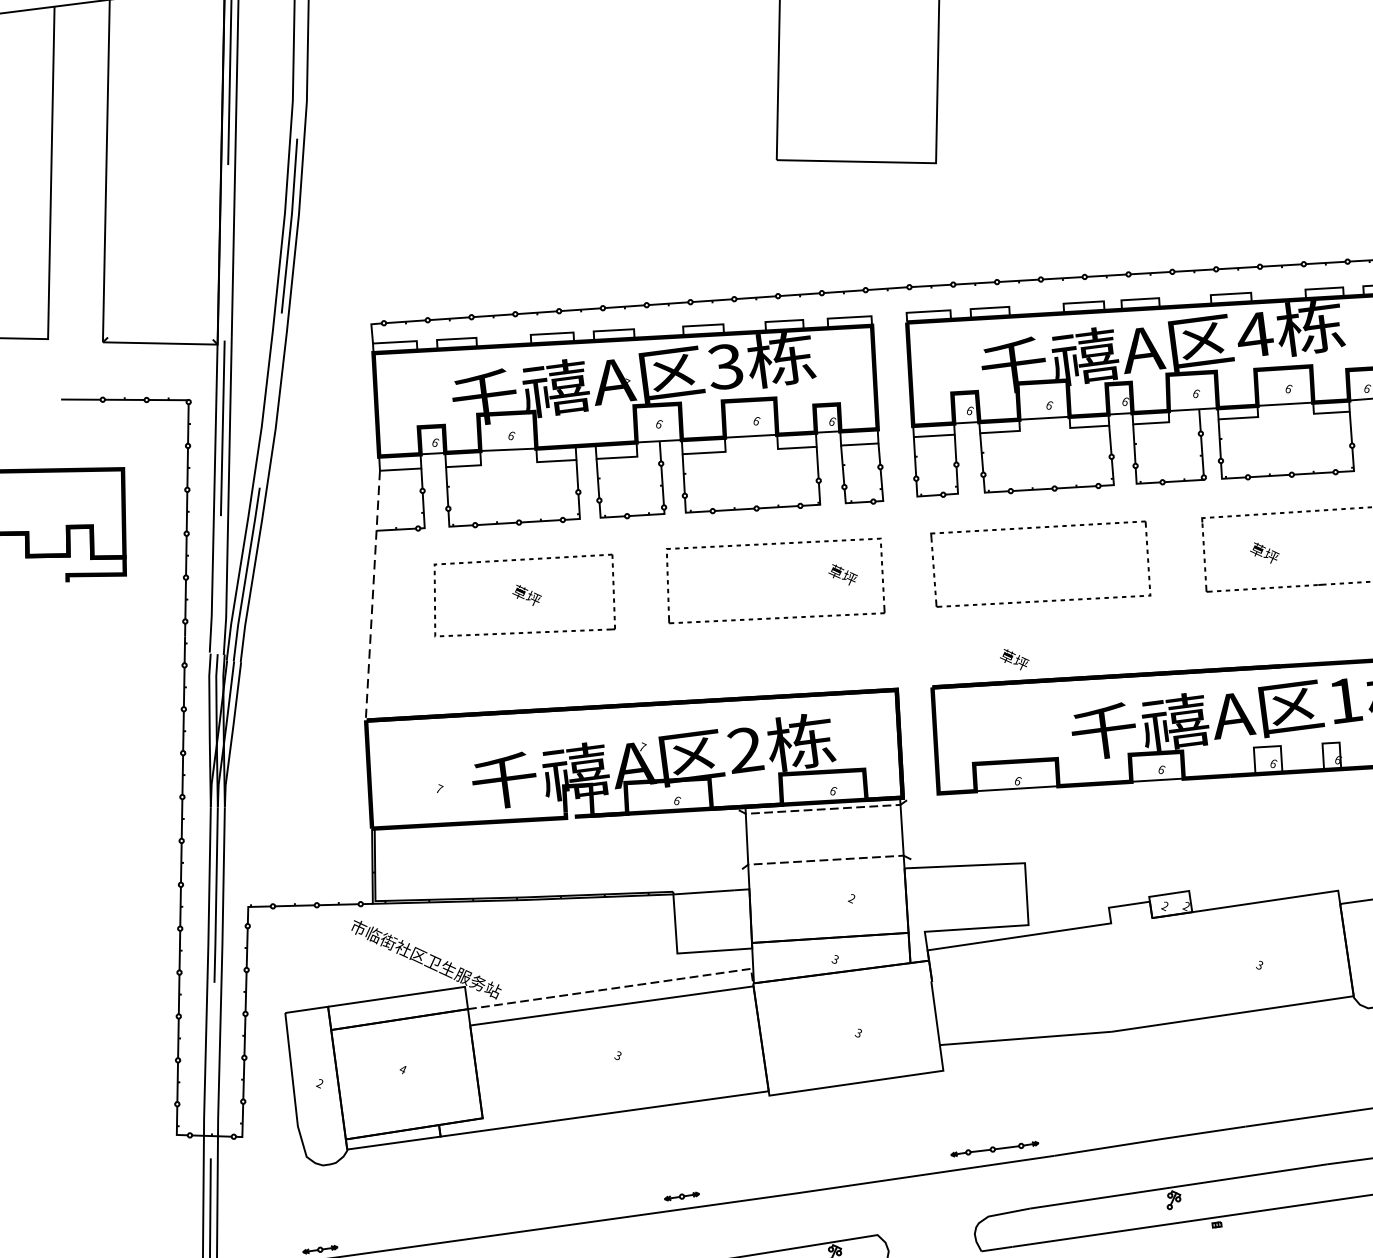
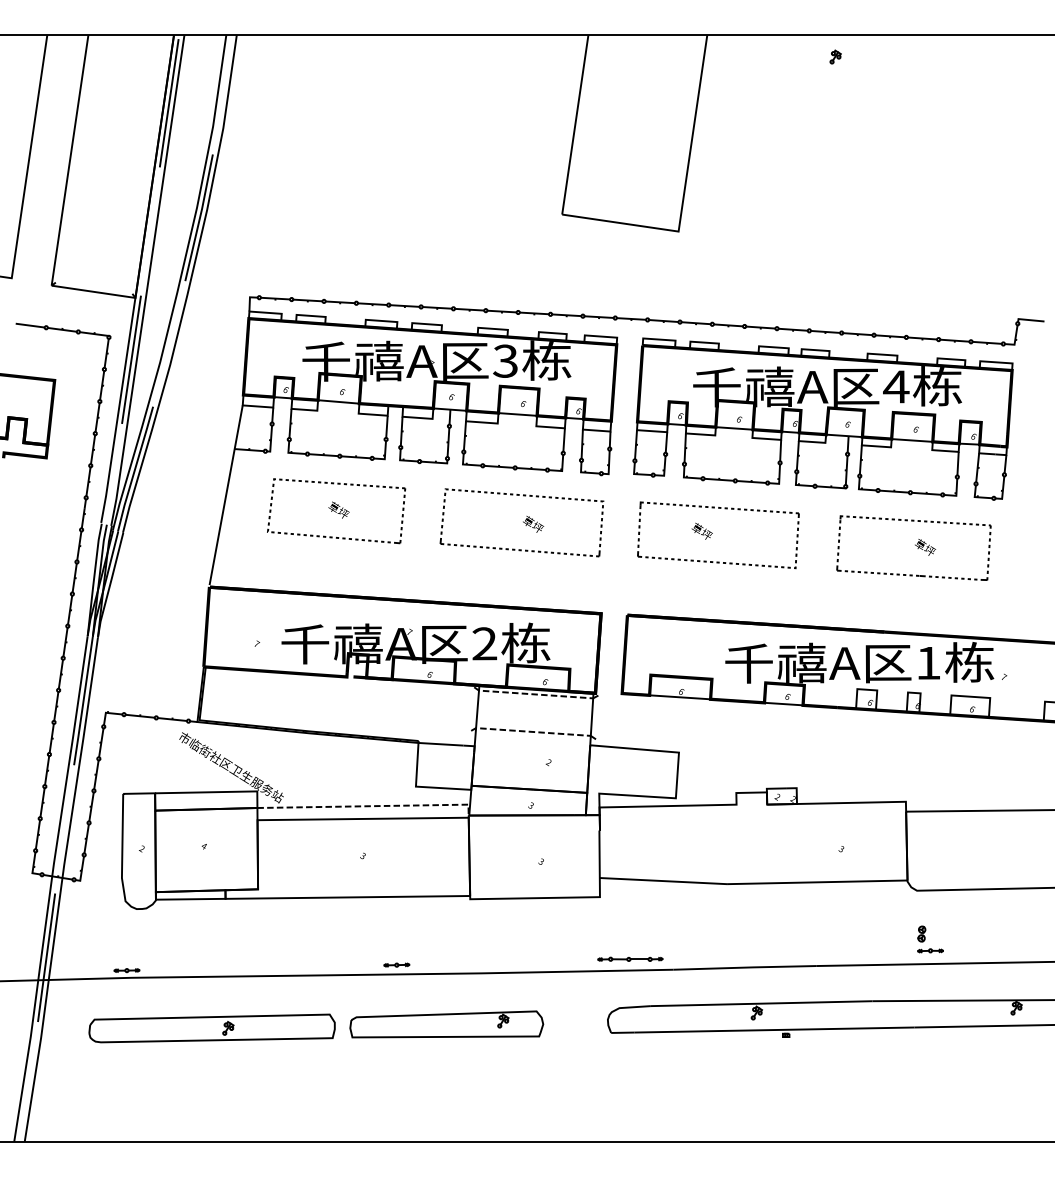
text: (1264, 552) -> (925, 547), moved
text: (843, 574) -> (533, 524), moved
line: (373, 594) -> (226, 495), dashed -> solid
text: (1013, 658) -> (701, 530), moved

